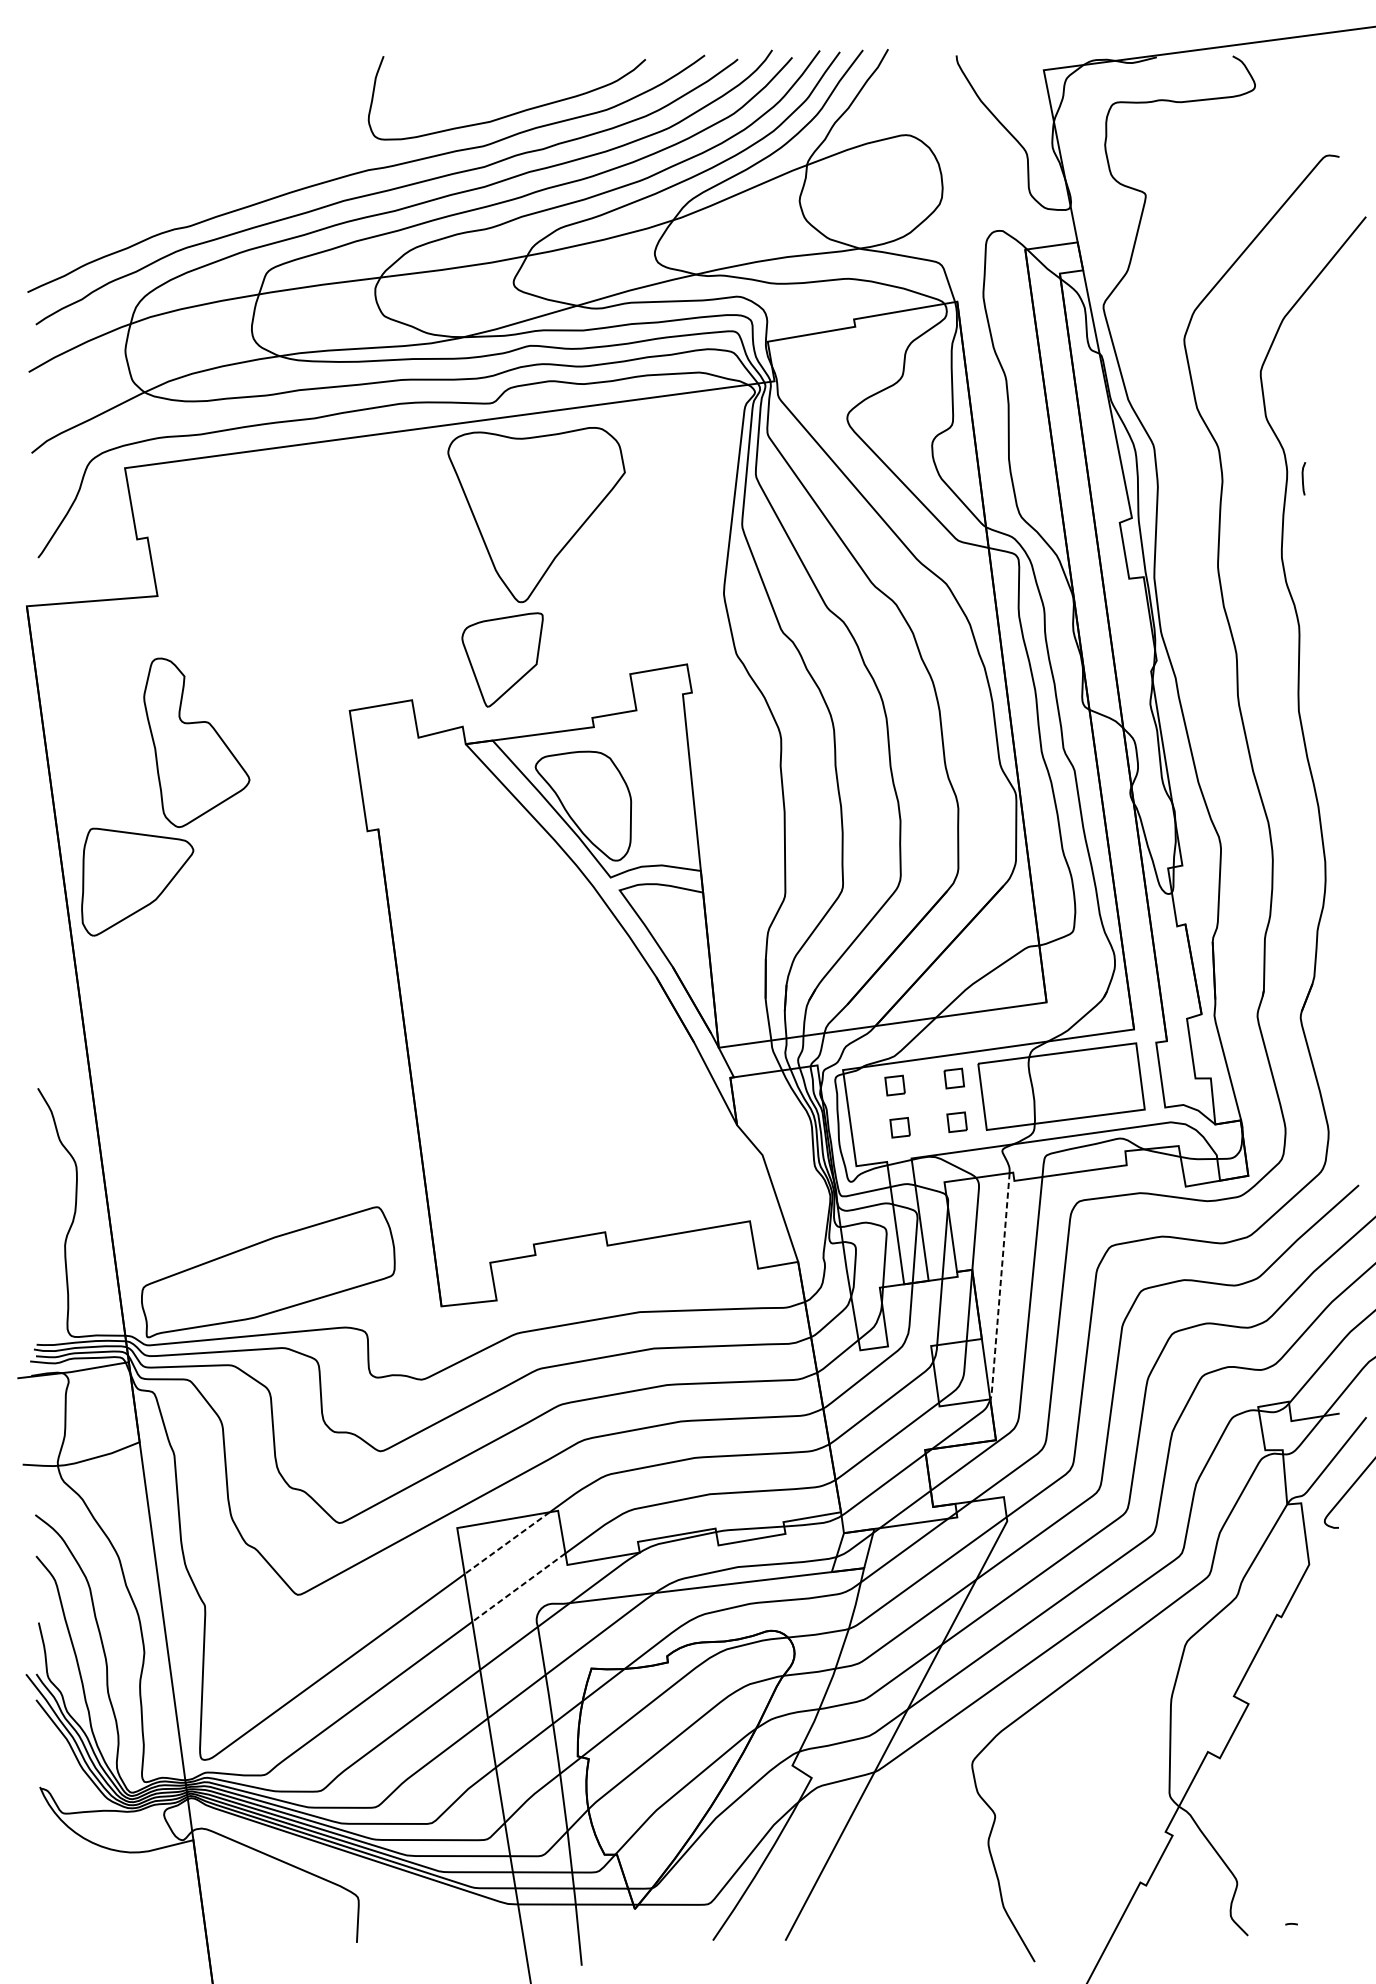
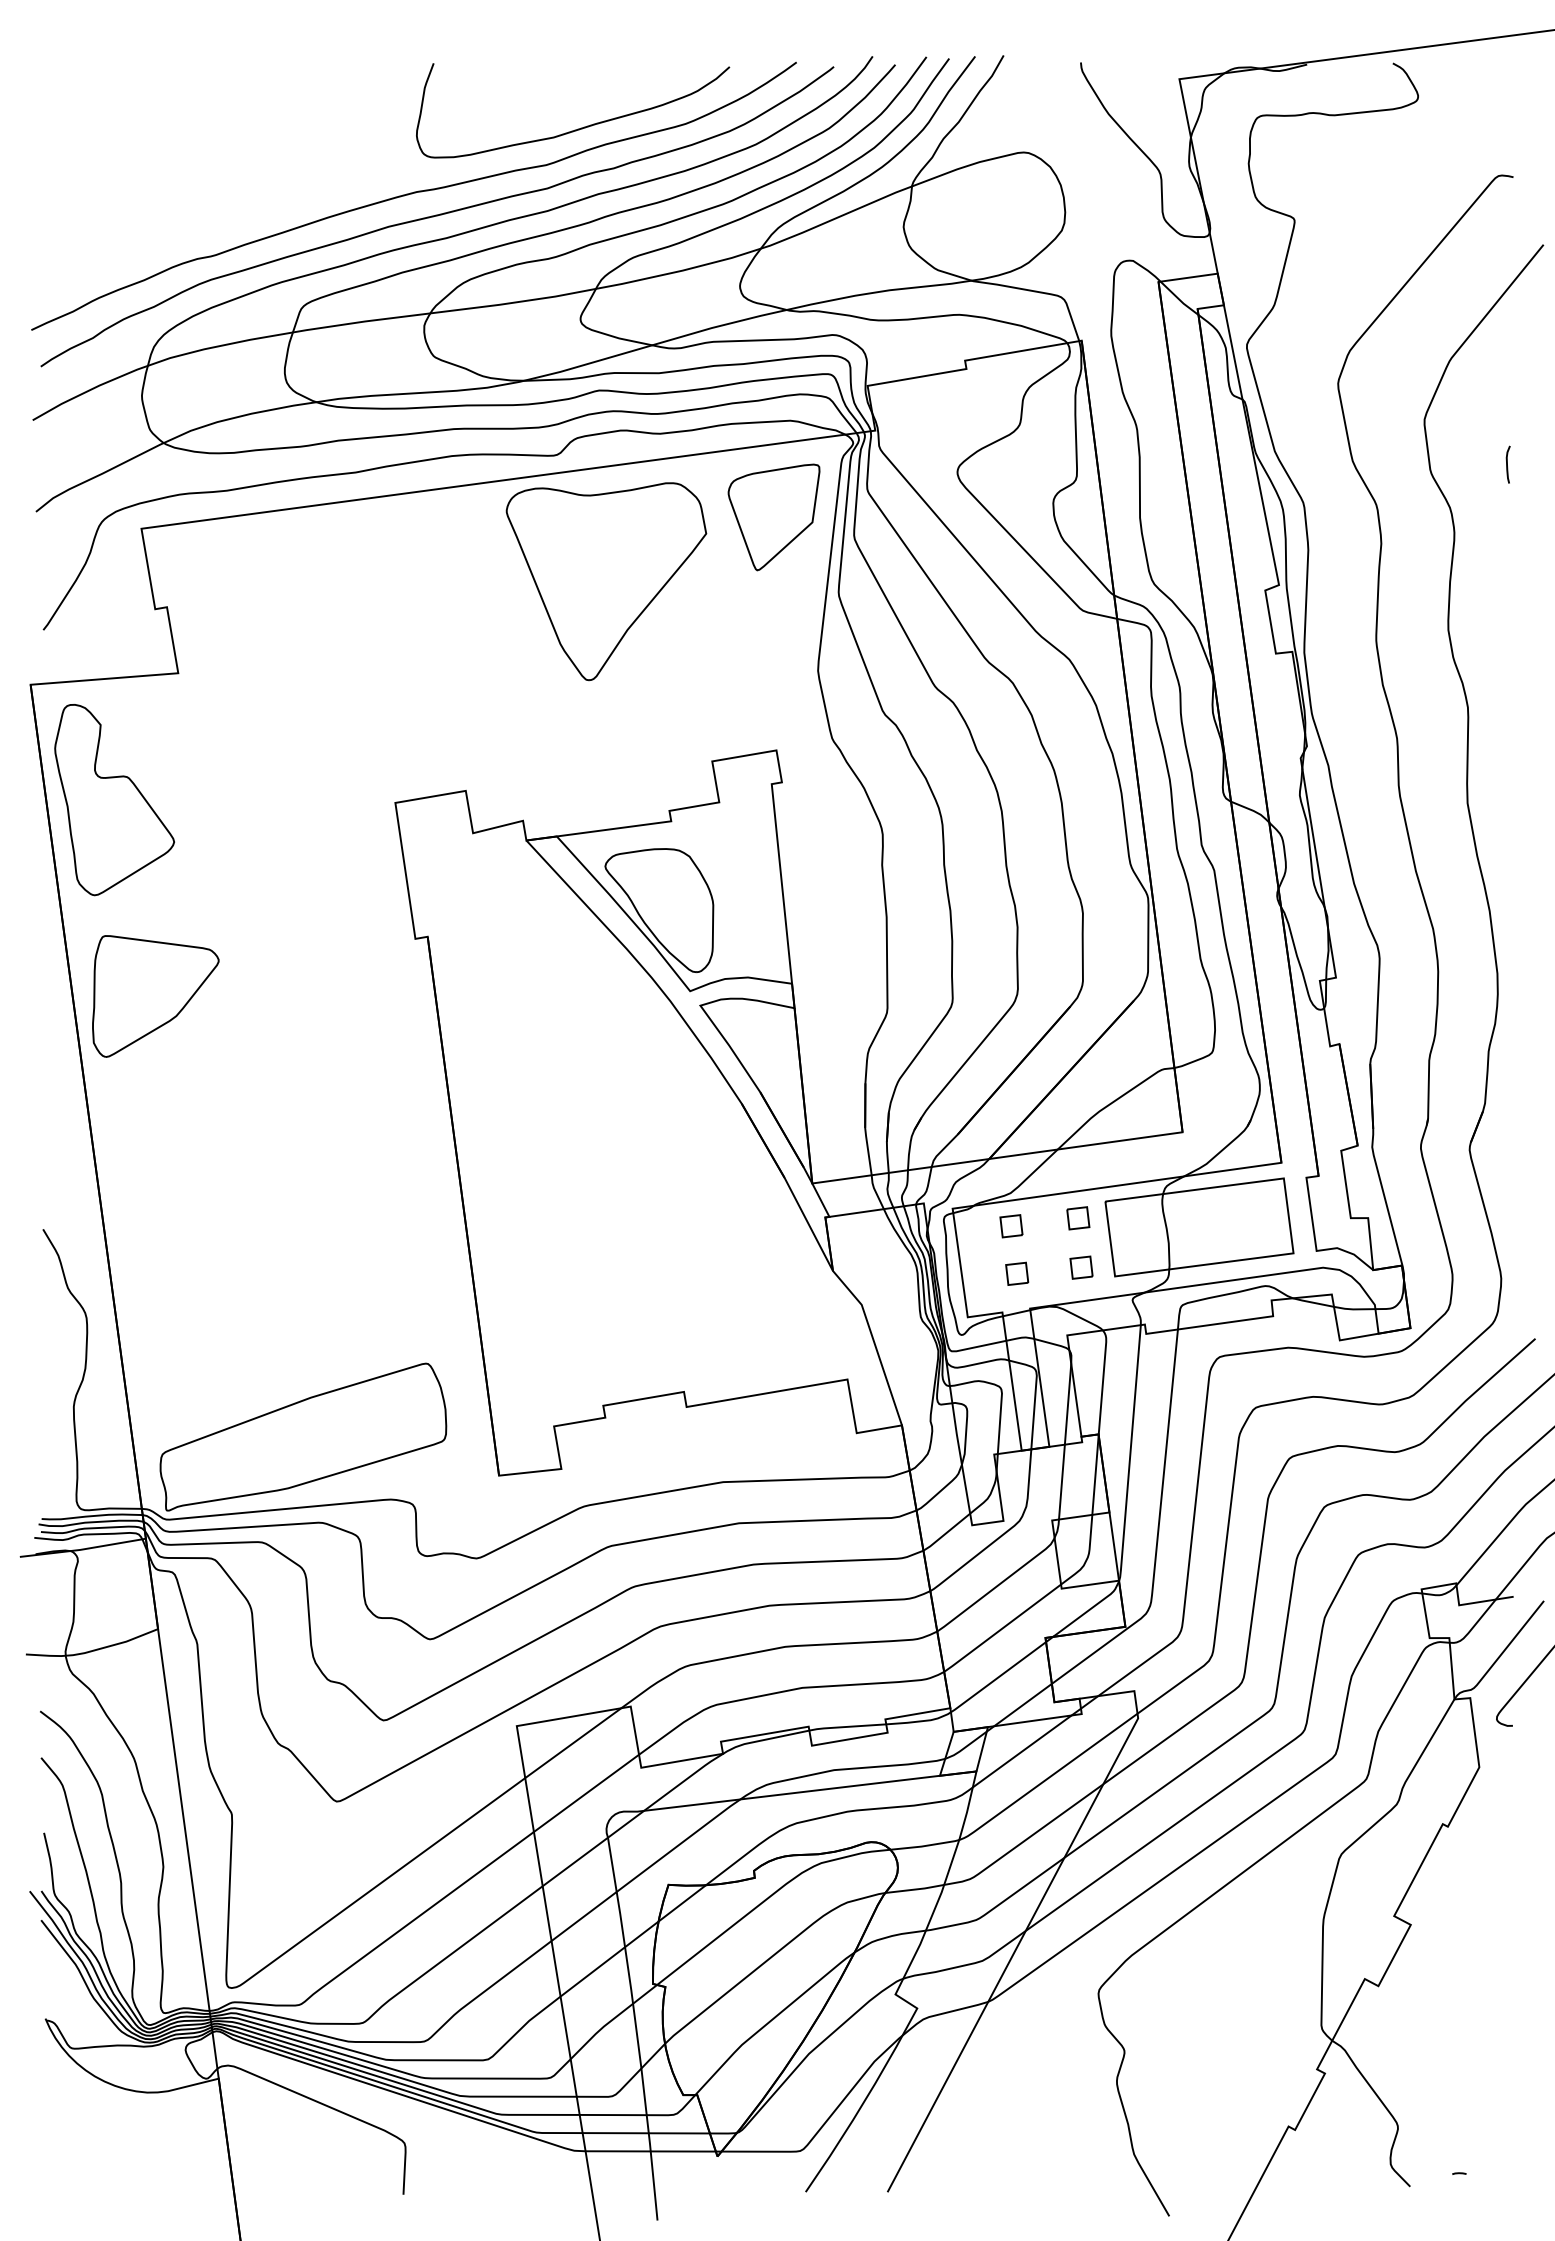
curve: (1303, 478) -> (1507, 464), moved
part: (502, 660) -> (773, 517), moved
part: (196, 743) -> (114, 800), moved
line: (1000, 1288) -> (1130, 1455), dashed -> solid
line: (506, 1543) -> (572, 1743), dashed -> solid
line: (518, 1587) -> (586, 1793), dashed -> solid

